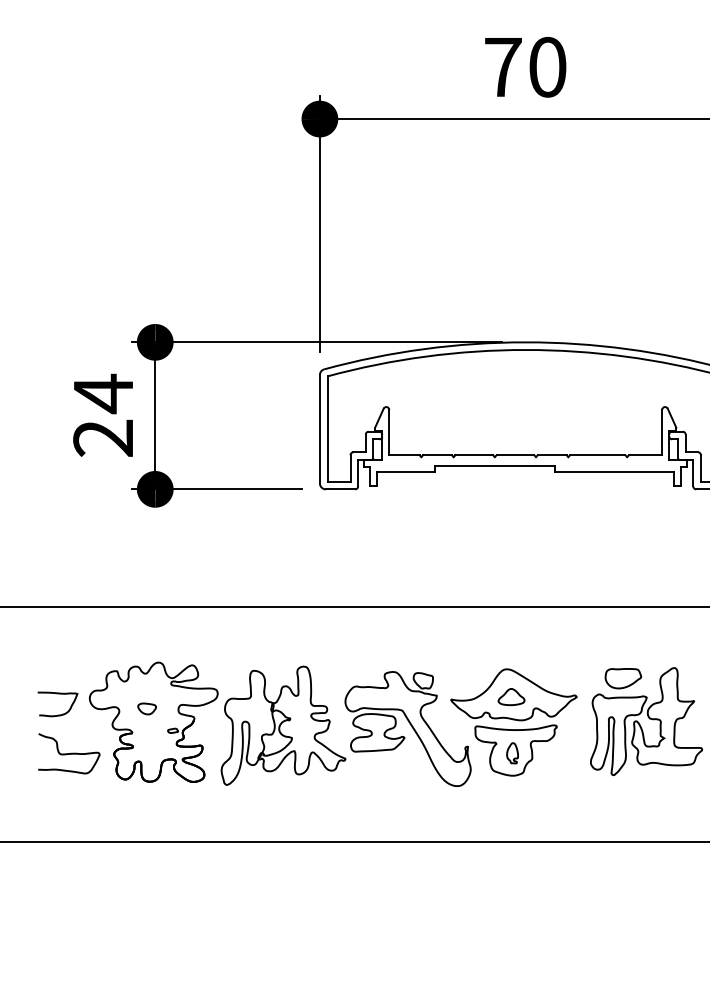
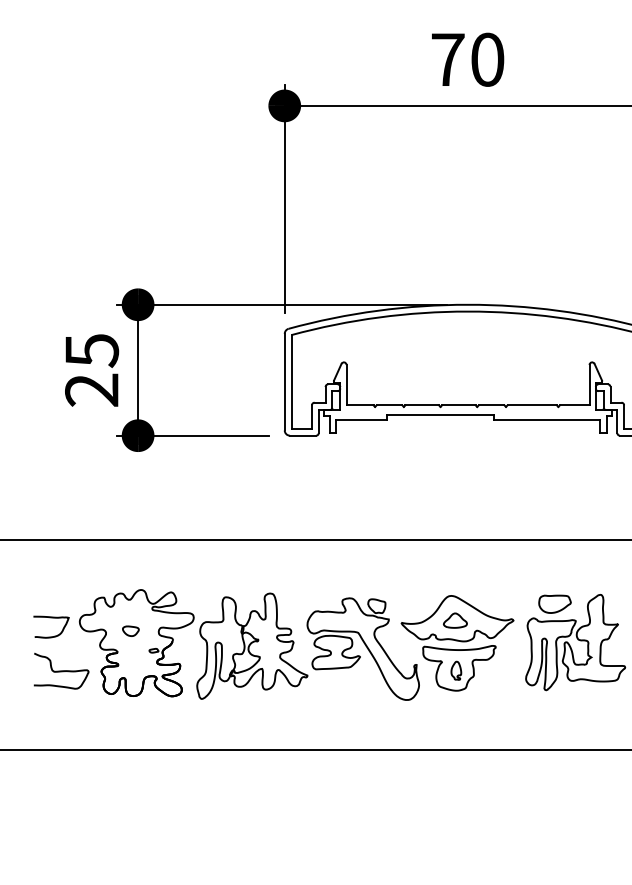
text: (103, 393) -> (92, 350), 24 -> 25

